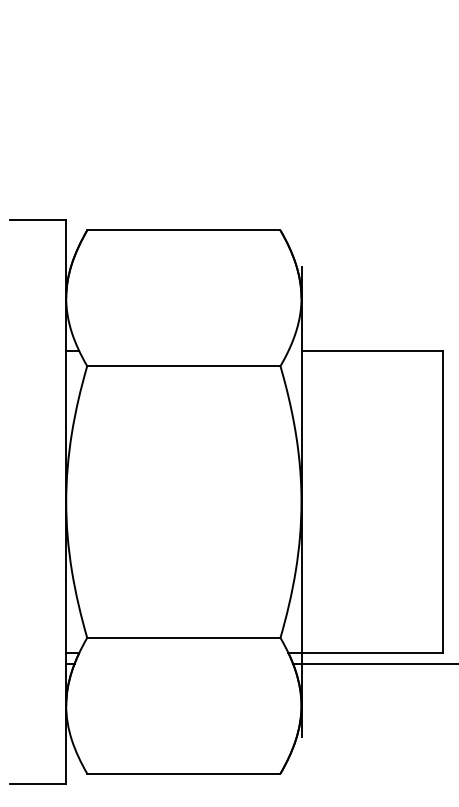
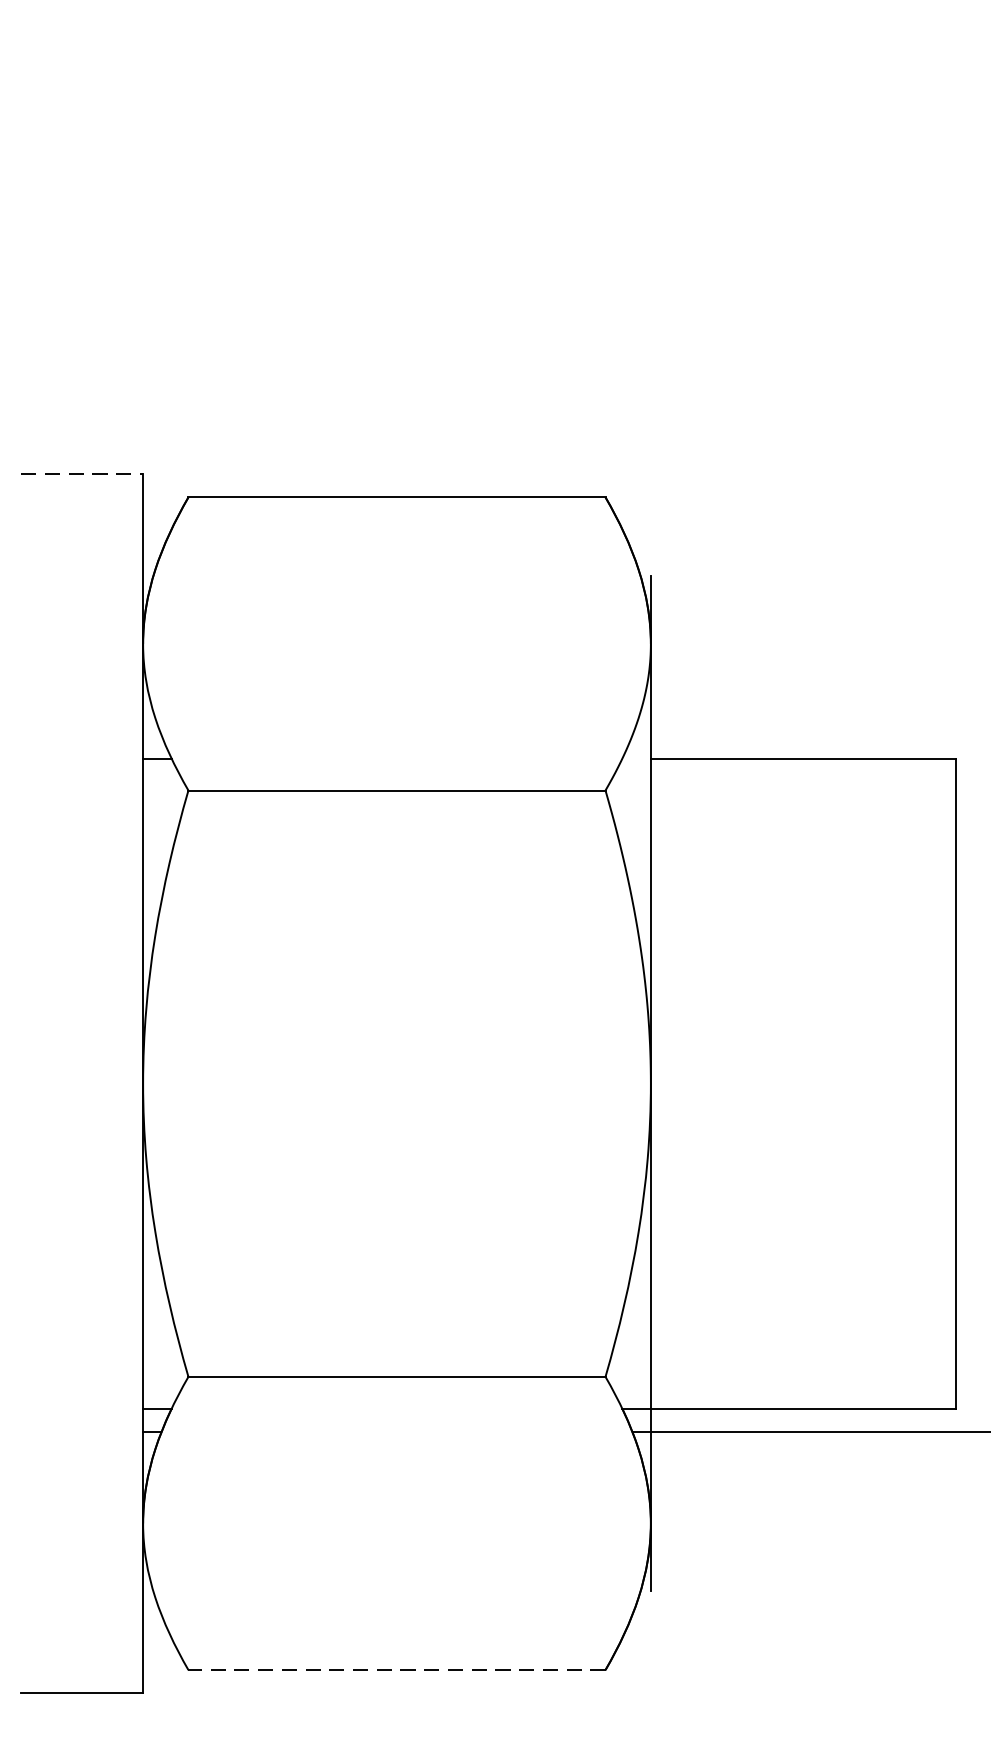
line: (38, 219) -> (83, 473), solid -> dashed
line: (183, 773) -> (396, 1669), solid -> dashed

